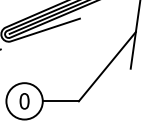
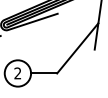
text: (24, 101) -> (17, 73), 0 -> 2

